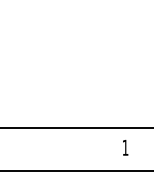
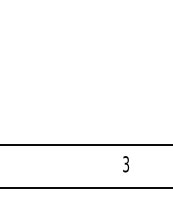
text: (125, 148) -> (126, 164), 1 -> 3

